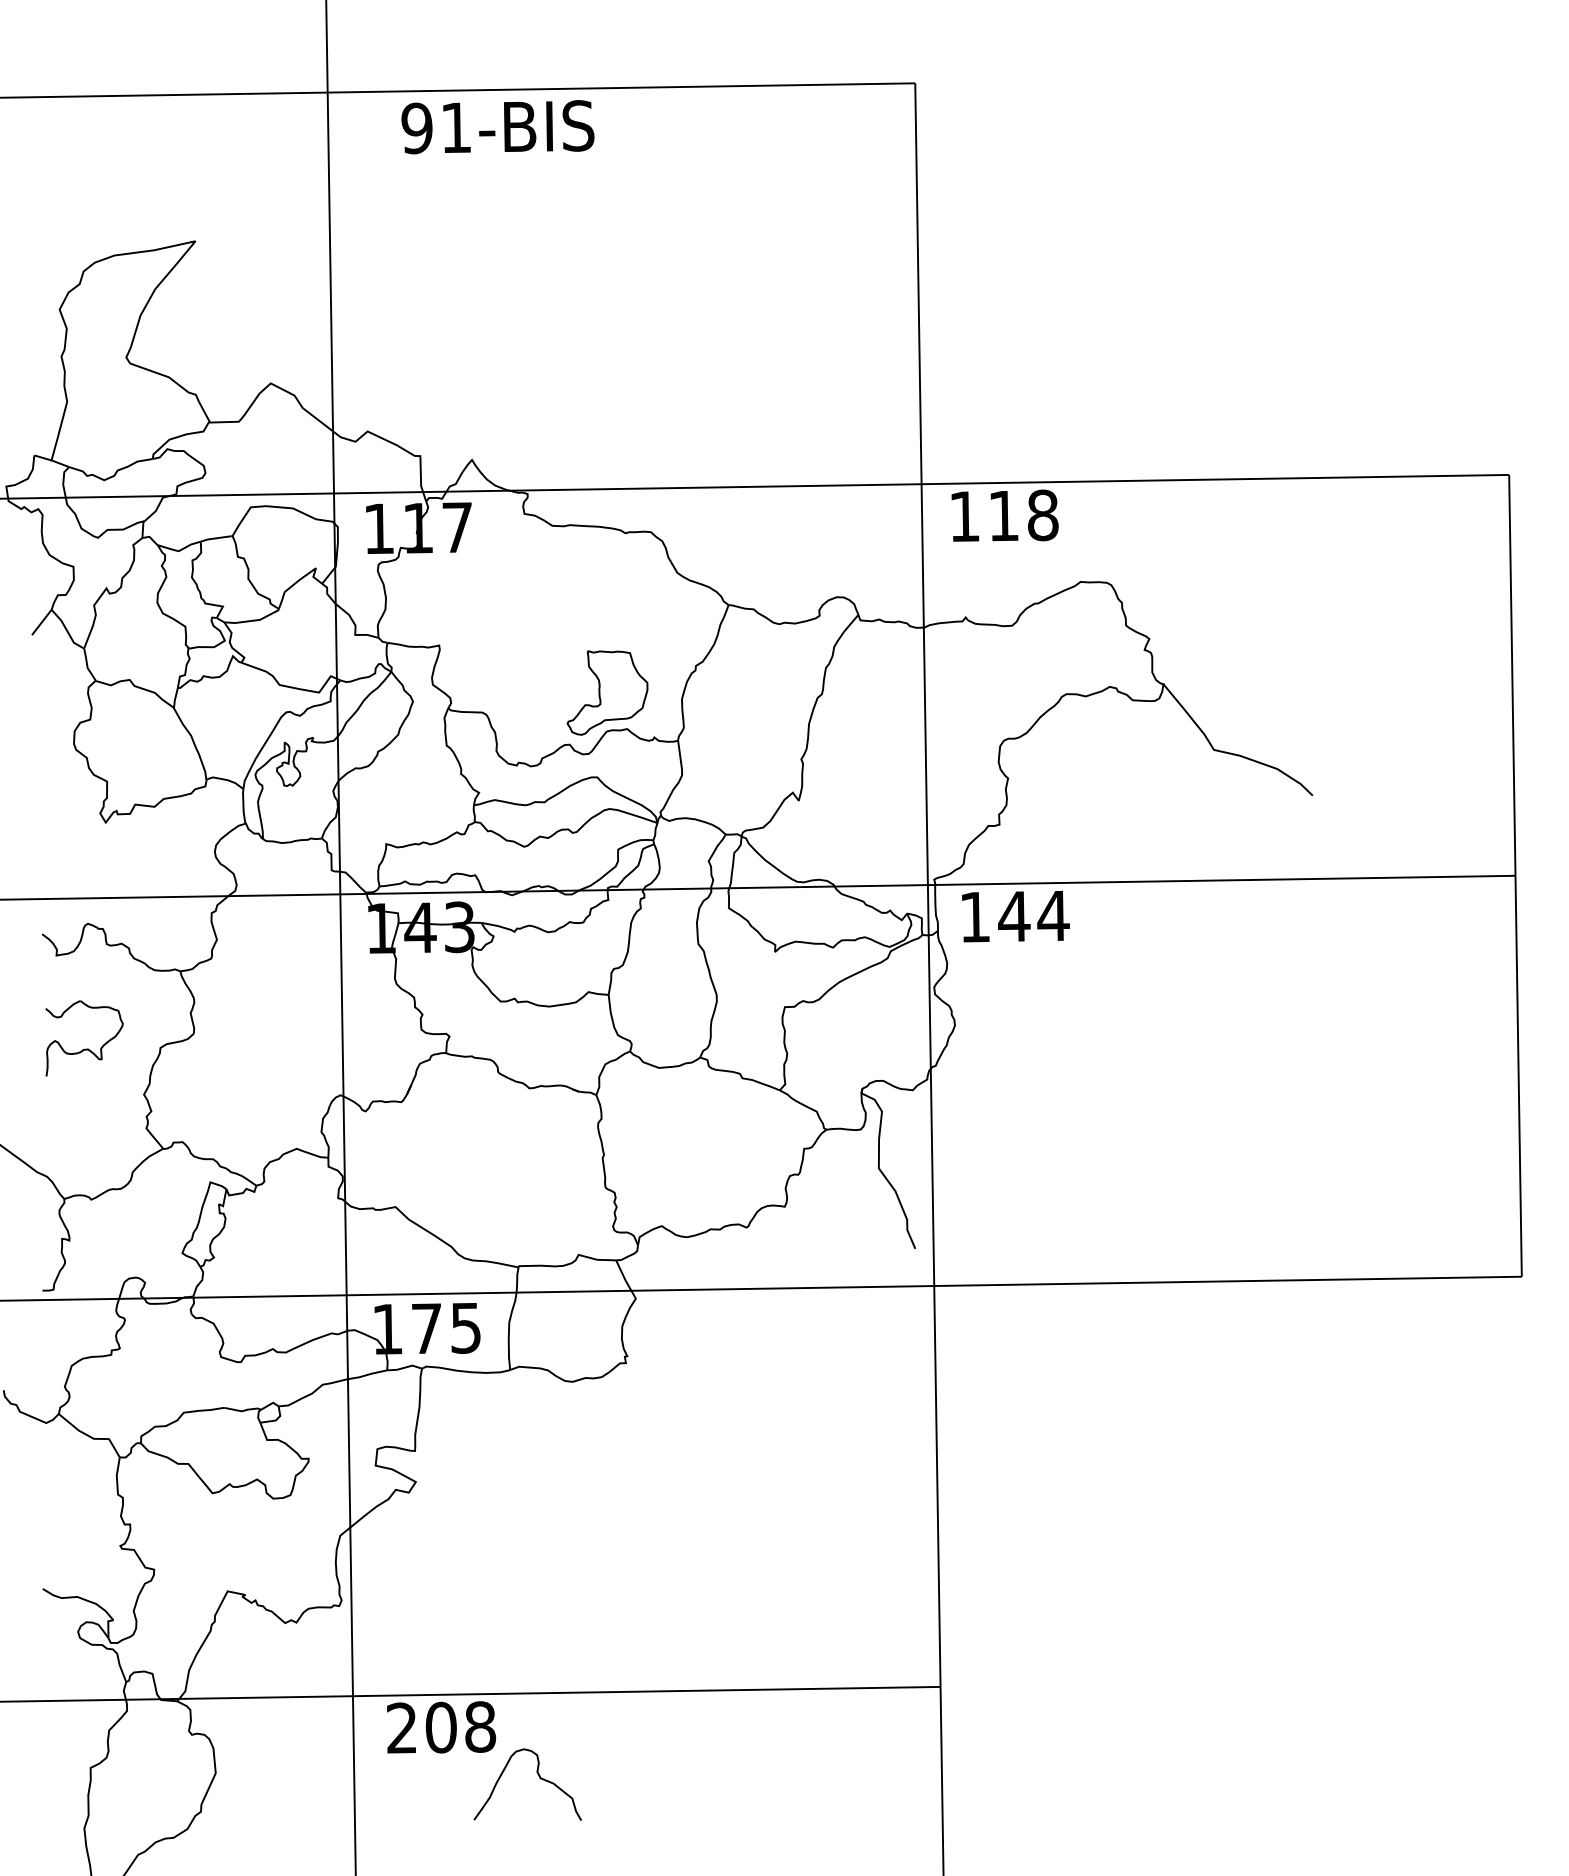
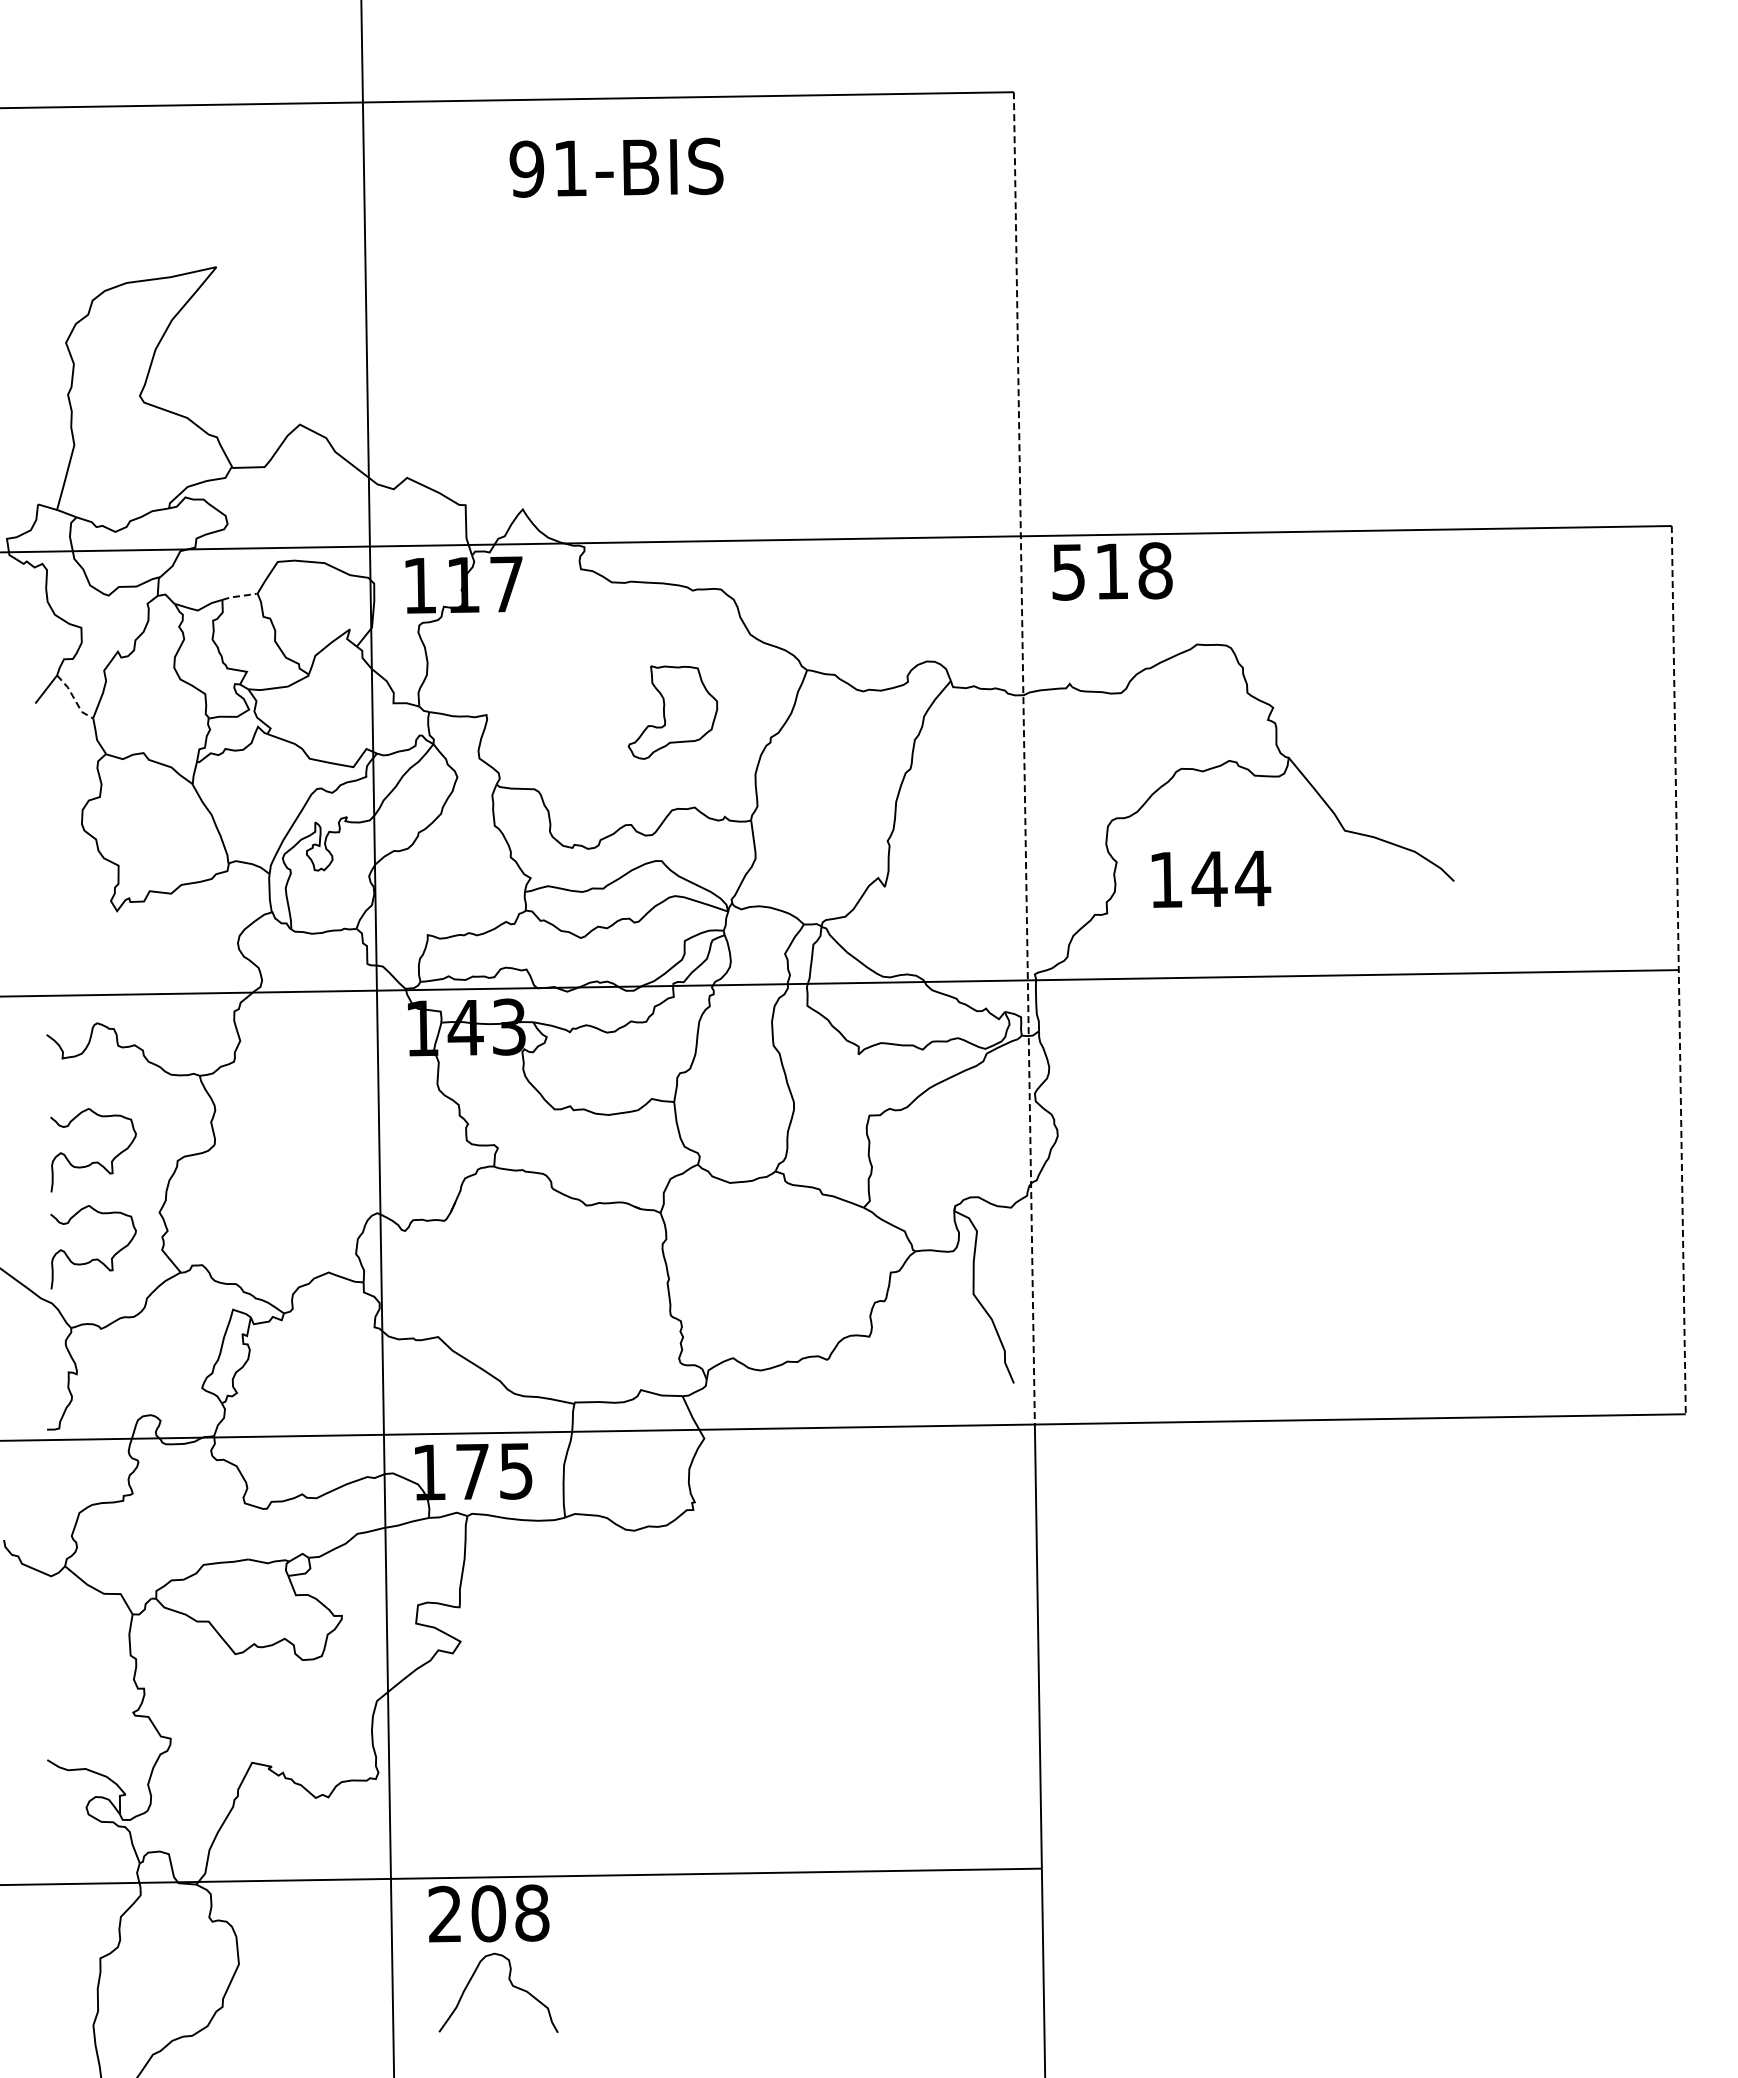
text: (497, 126) -> (616, 167), moved
text: (964, 516) -> (1068, 572), 118 -> 518
line: (215, 538) -> (238, 596), solid -> dashed
line: (67, 630) -> (74, 698), solid -> dashed
line: (924, 684) -> (1024, 758), solid -> dashed
part: (607, 692) -> (672, 712), moved
line: (1515, 876) -> (1678, 970), solid -> dashed
text: (1016, 915) -> (1211, 878), moved
part: (85, 1136) -> (94, 1258), added
curve: (539, 1777) -> (511, 1985), moved

